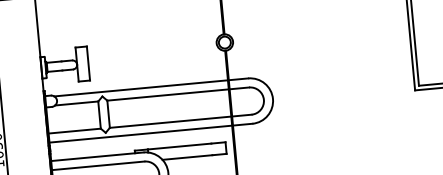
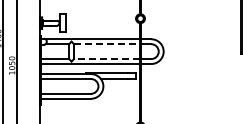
line: (168, 95) -> (107, 44), solid -> dashed
line: (169, 123) -> (106, 59), solid -> dashed

